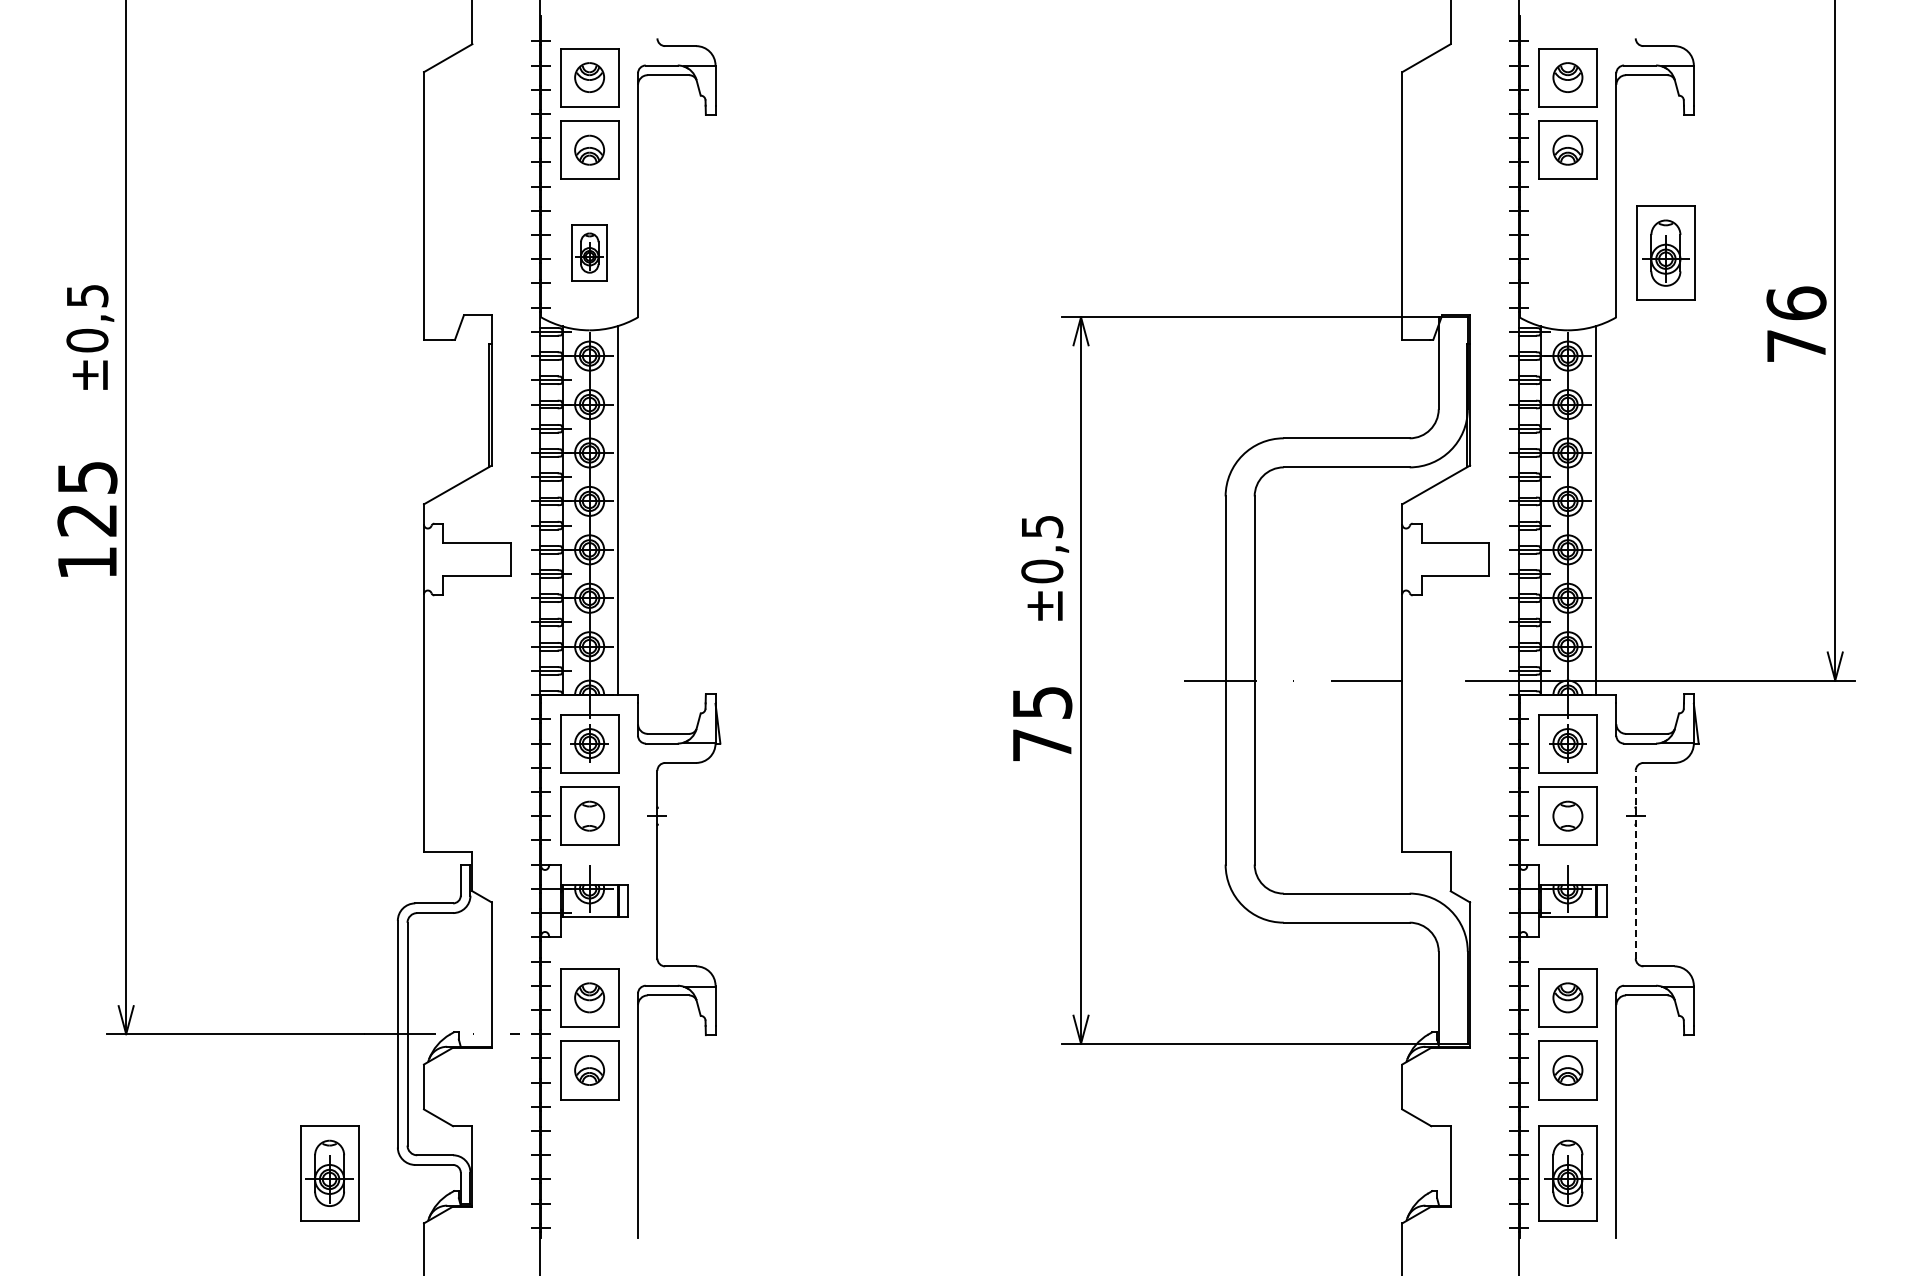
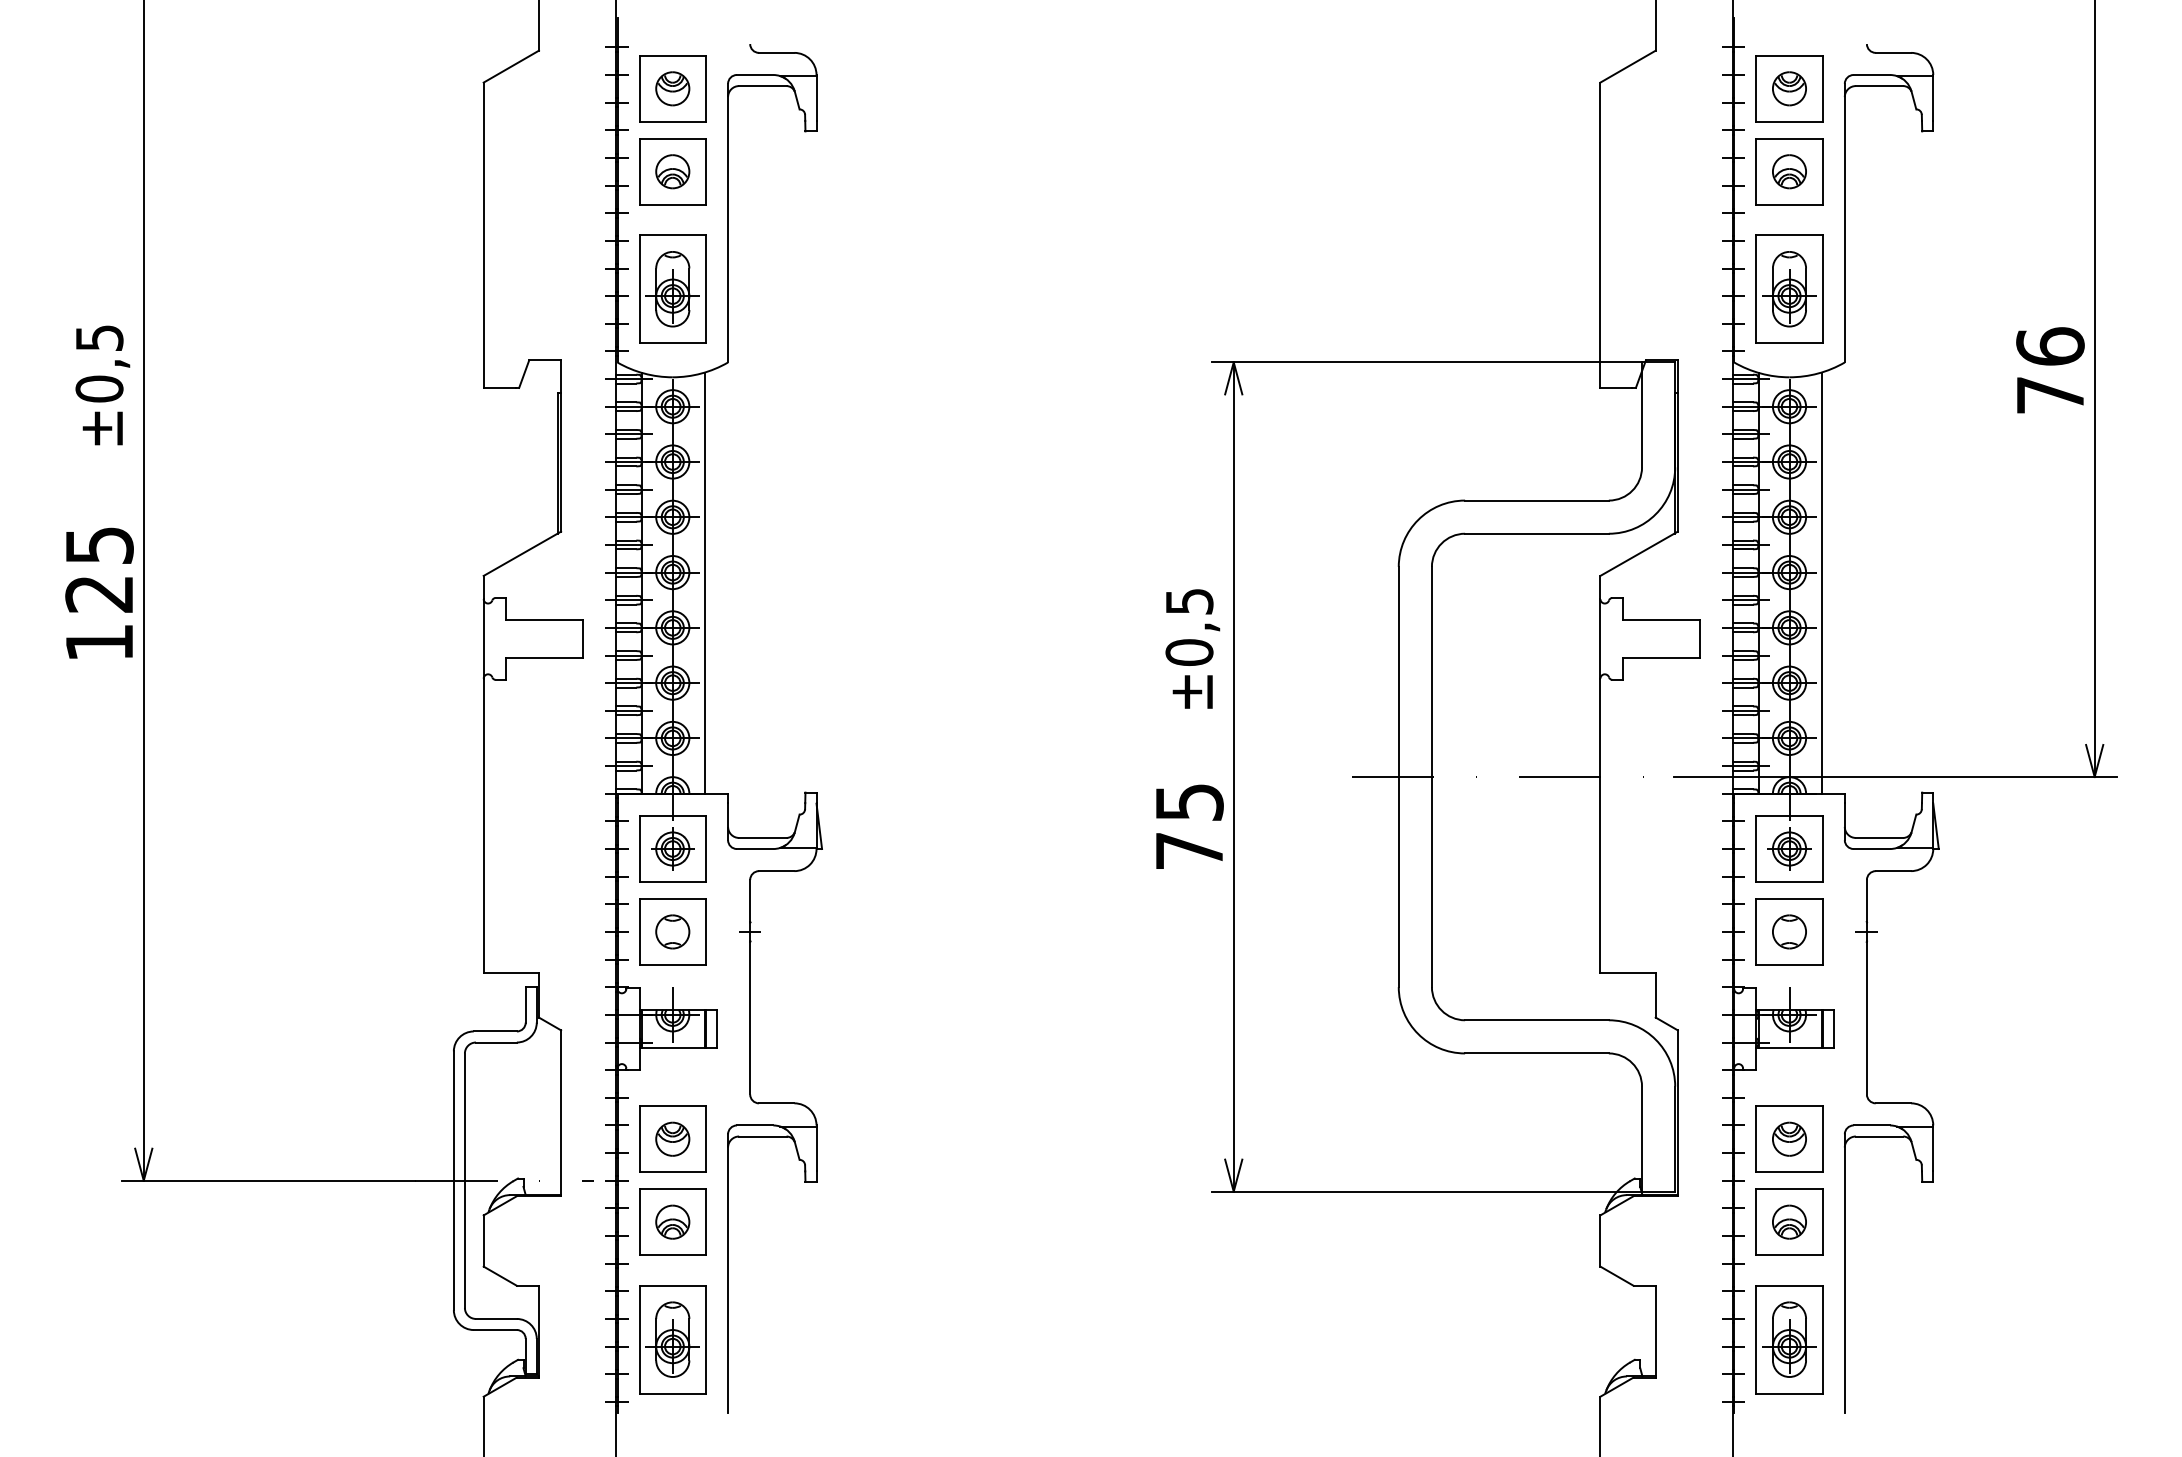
part: (589, 252) -> (672, 288), size x1.67
part: (1665, 252) -> (1789, 288), moved
line: (1635, 864) -> (1866, 987), dashed -> solid
part: (329, 1173) -> (672, 1339), moved

